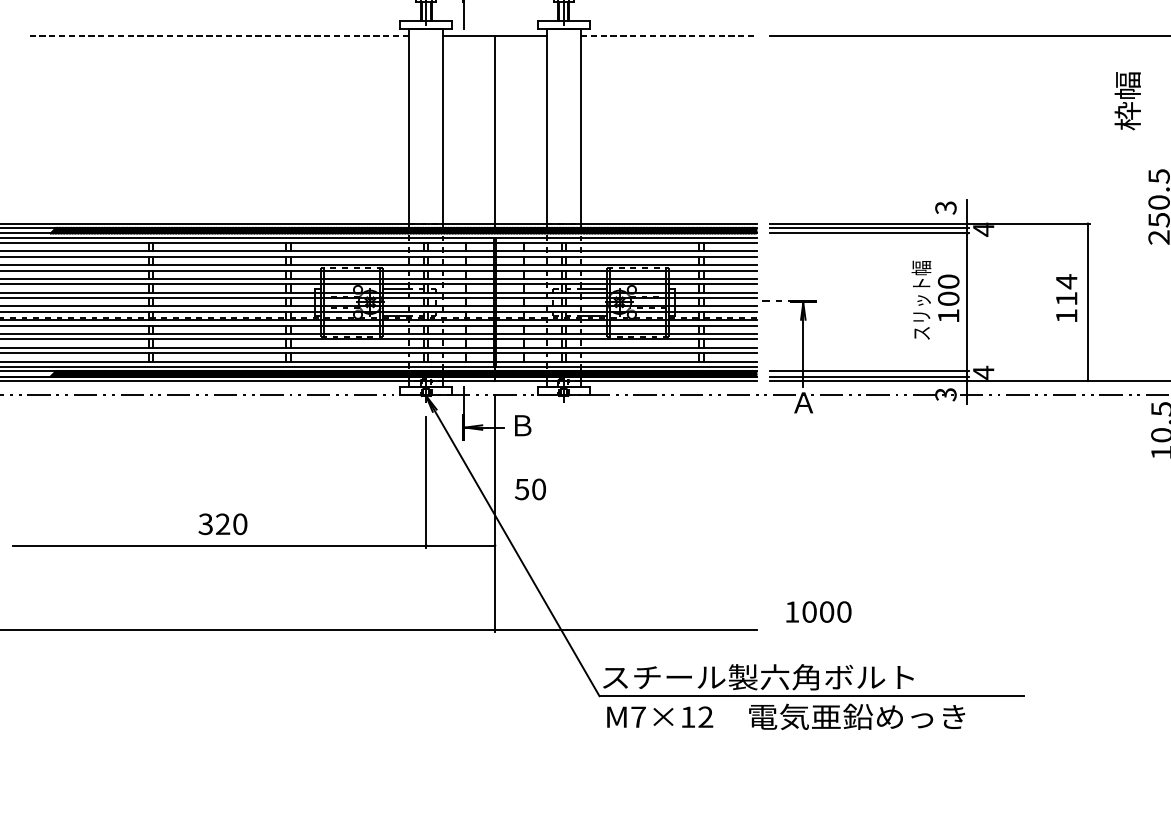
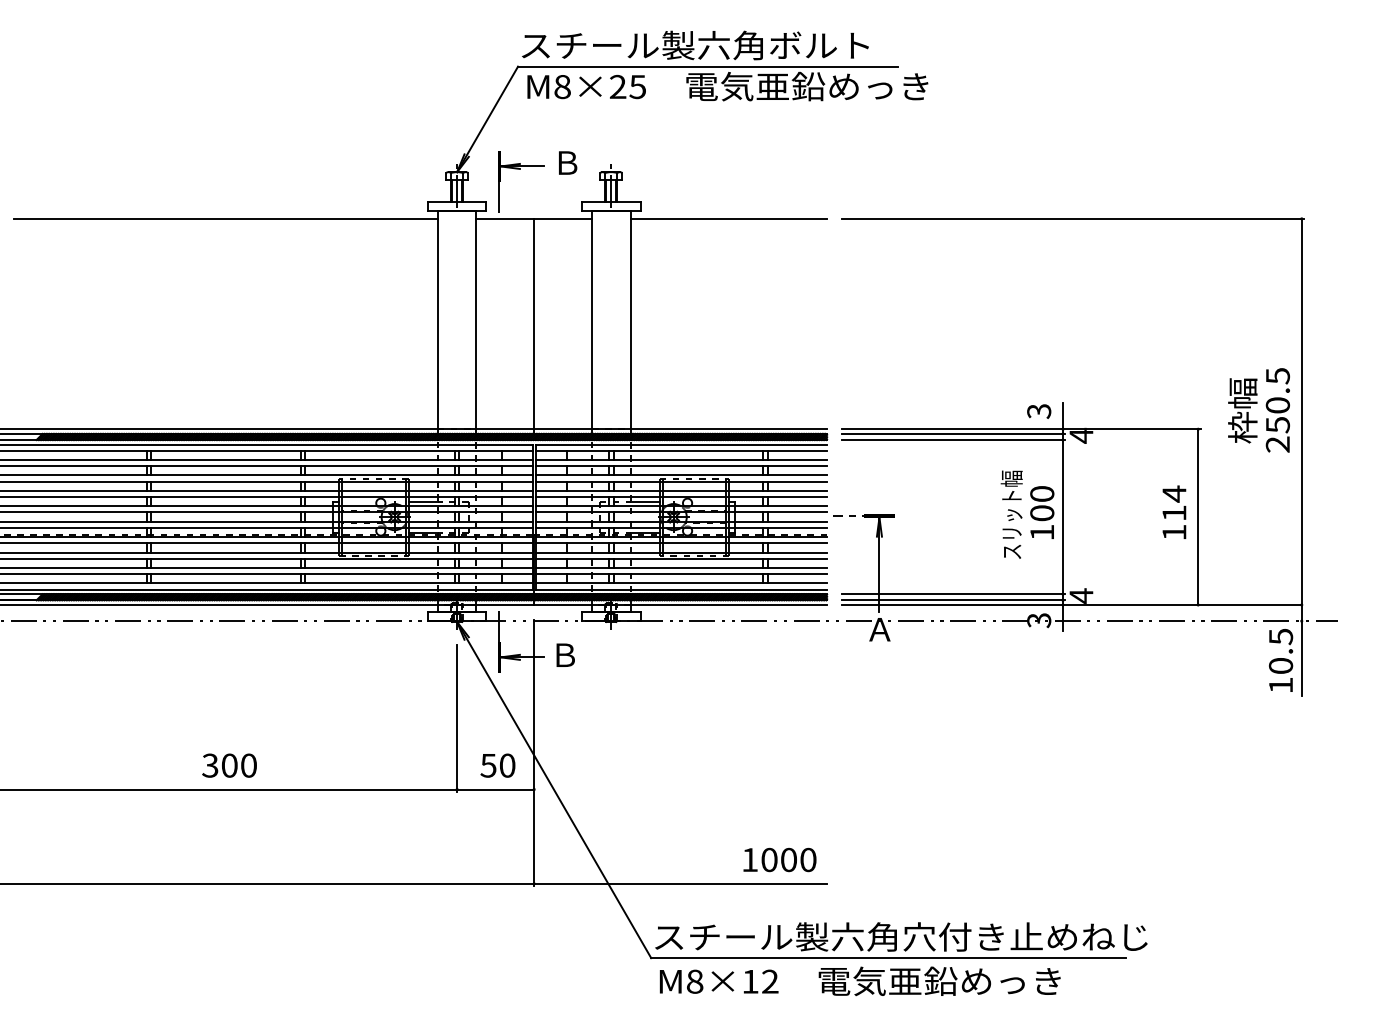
line: (219, 35) -> (225, 218), dashed -> solid
line: (669, 35) -> (729, 218), dashed -> solid
text: (1127, 100) -> (1242, 410), moved
text: (530, 489) -> (497, 765), moved
text: (222, 524) -> (229, 765), 320 -> 300
text: (818, 611) -> (779, 859), moved
text: (933, 676) -> (1025, 936), スチール製六角ボルト -> スチール製六角穴付き止めねじ
text: (639, 717) -> (695, 981), M7×12 -> M8×12

